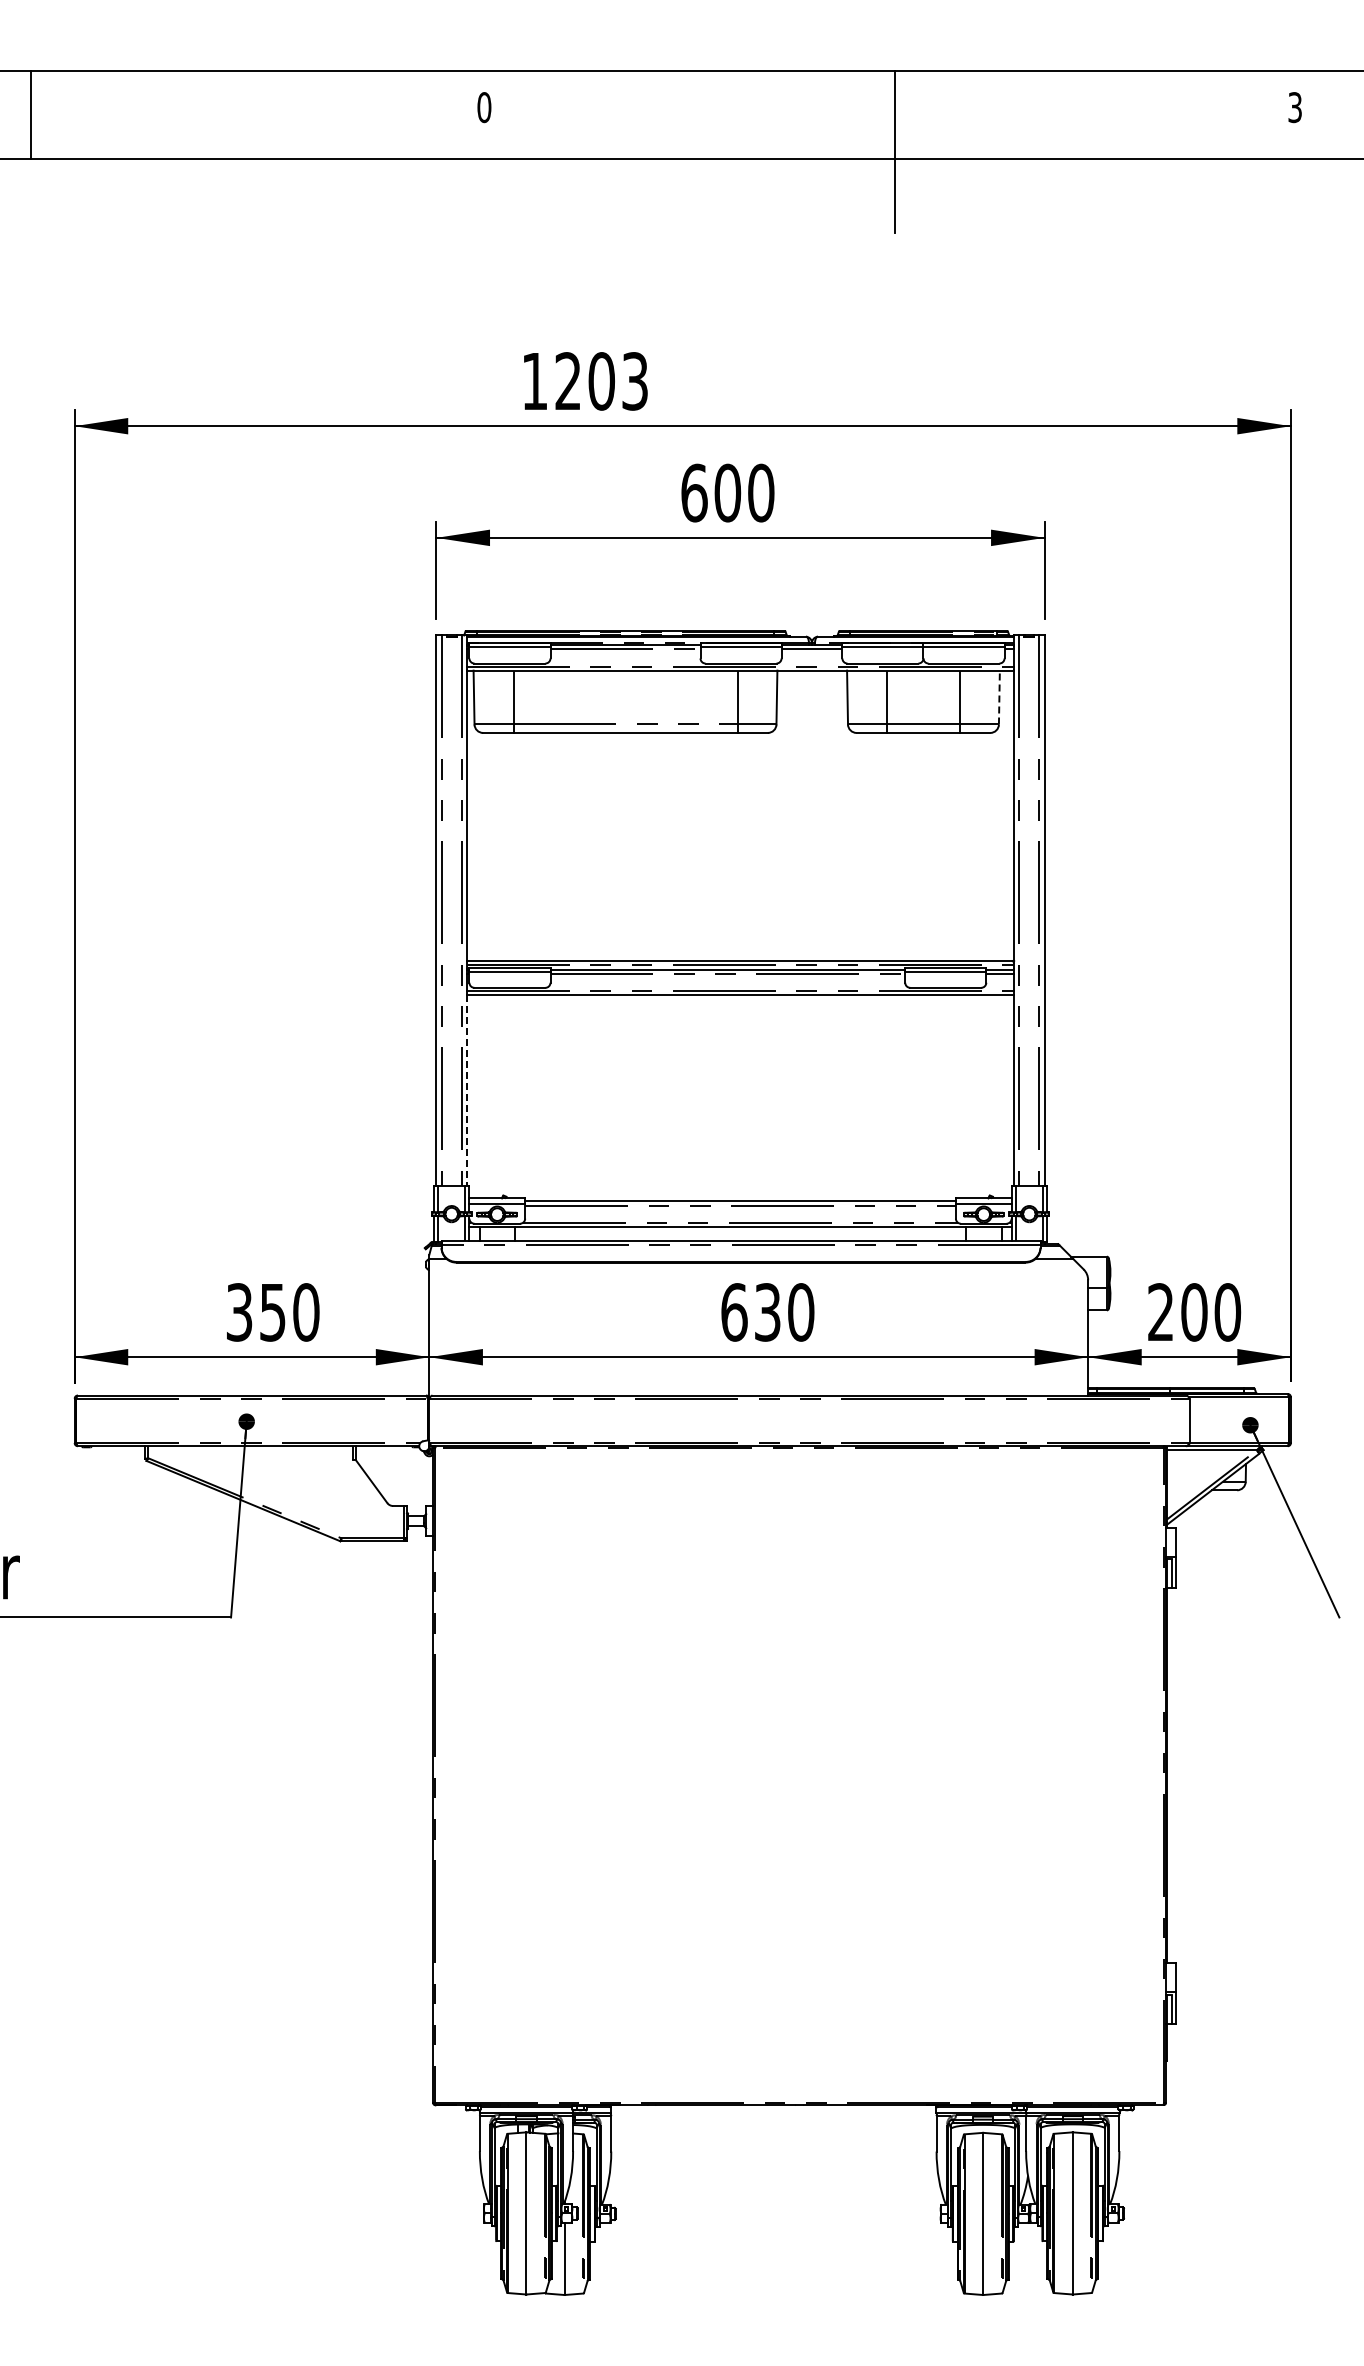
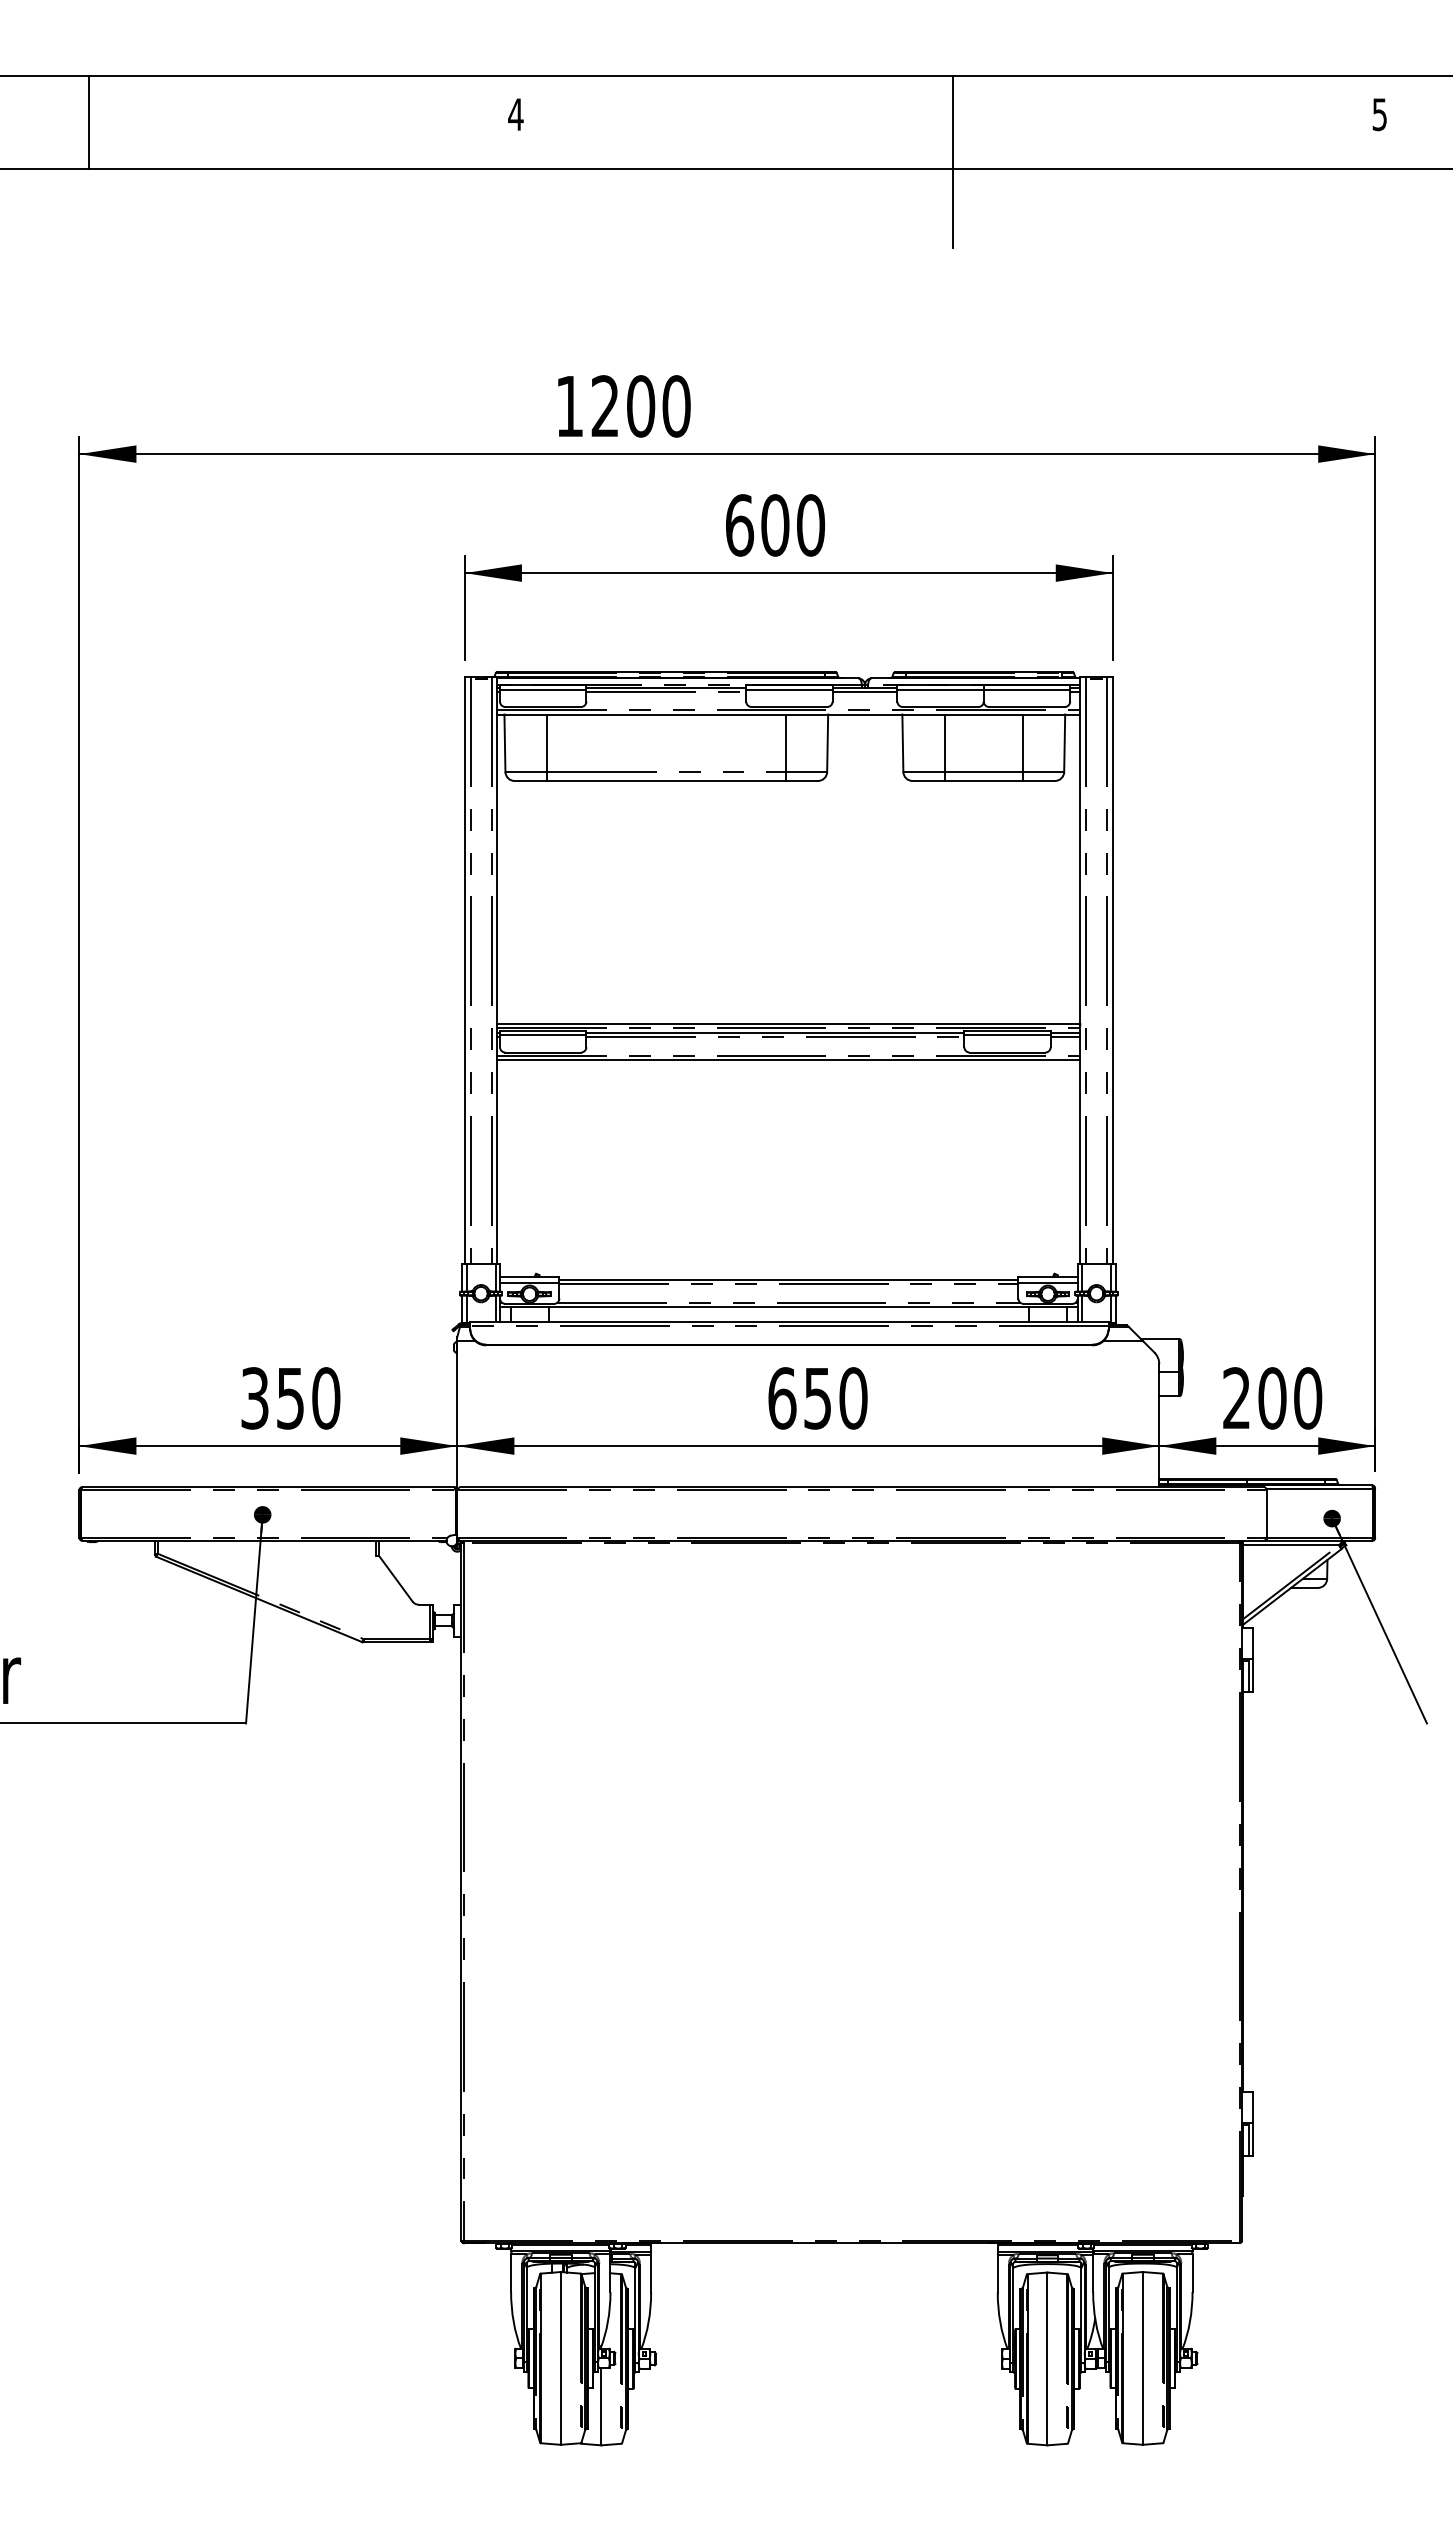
text: (484, 107) -> (516, 114), 0 -> 4
text: (1295, 107) -> (1380, 114), 3 -> 5
line: (30, 114) -> (88, 122), moved
text: (635, 381) -> (676, 406), 1203 -> 1200
line: (999, 697) -> (1064, 743), dashed -> solid
line: (466, 1090) -> (496, 1161), dashed -> solid
text: (767, 1312) -> (817, 1398), 630 -> 650

